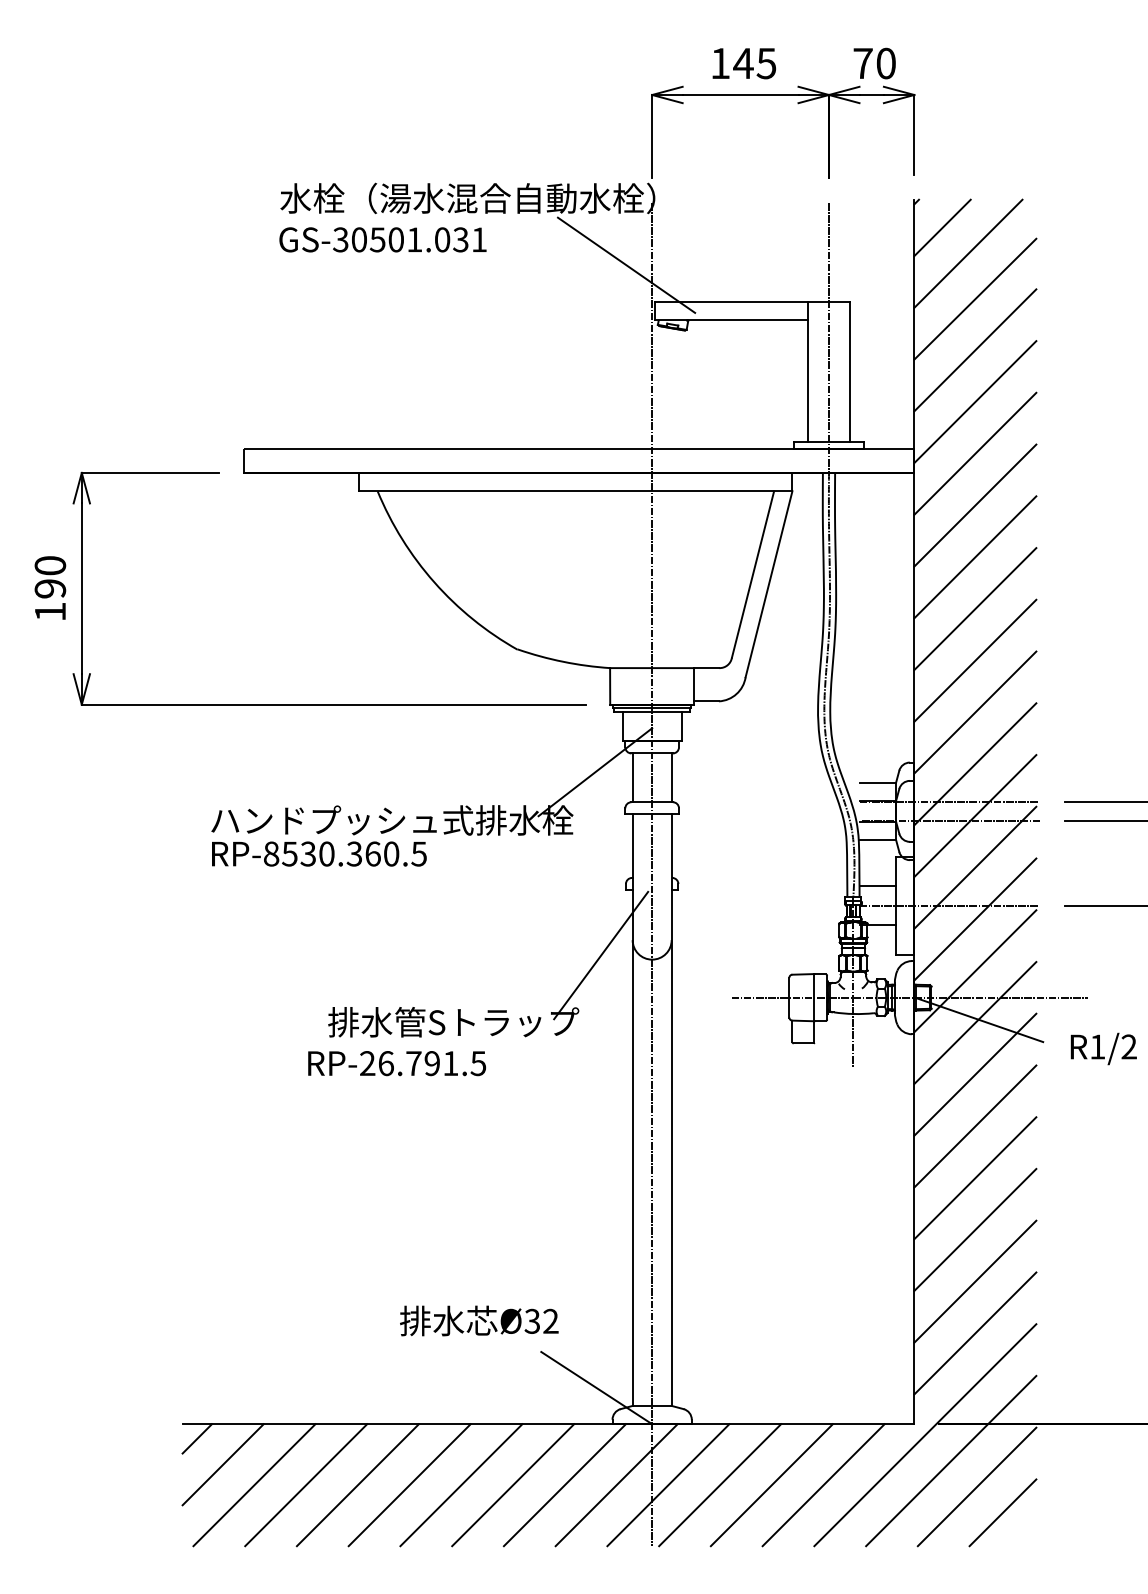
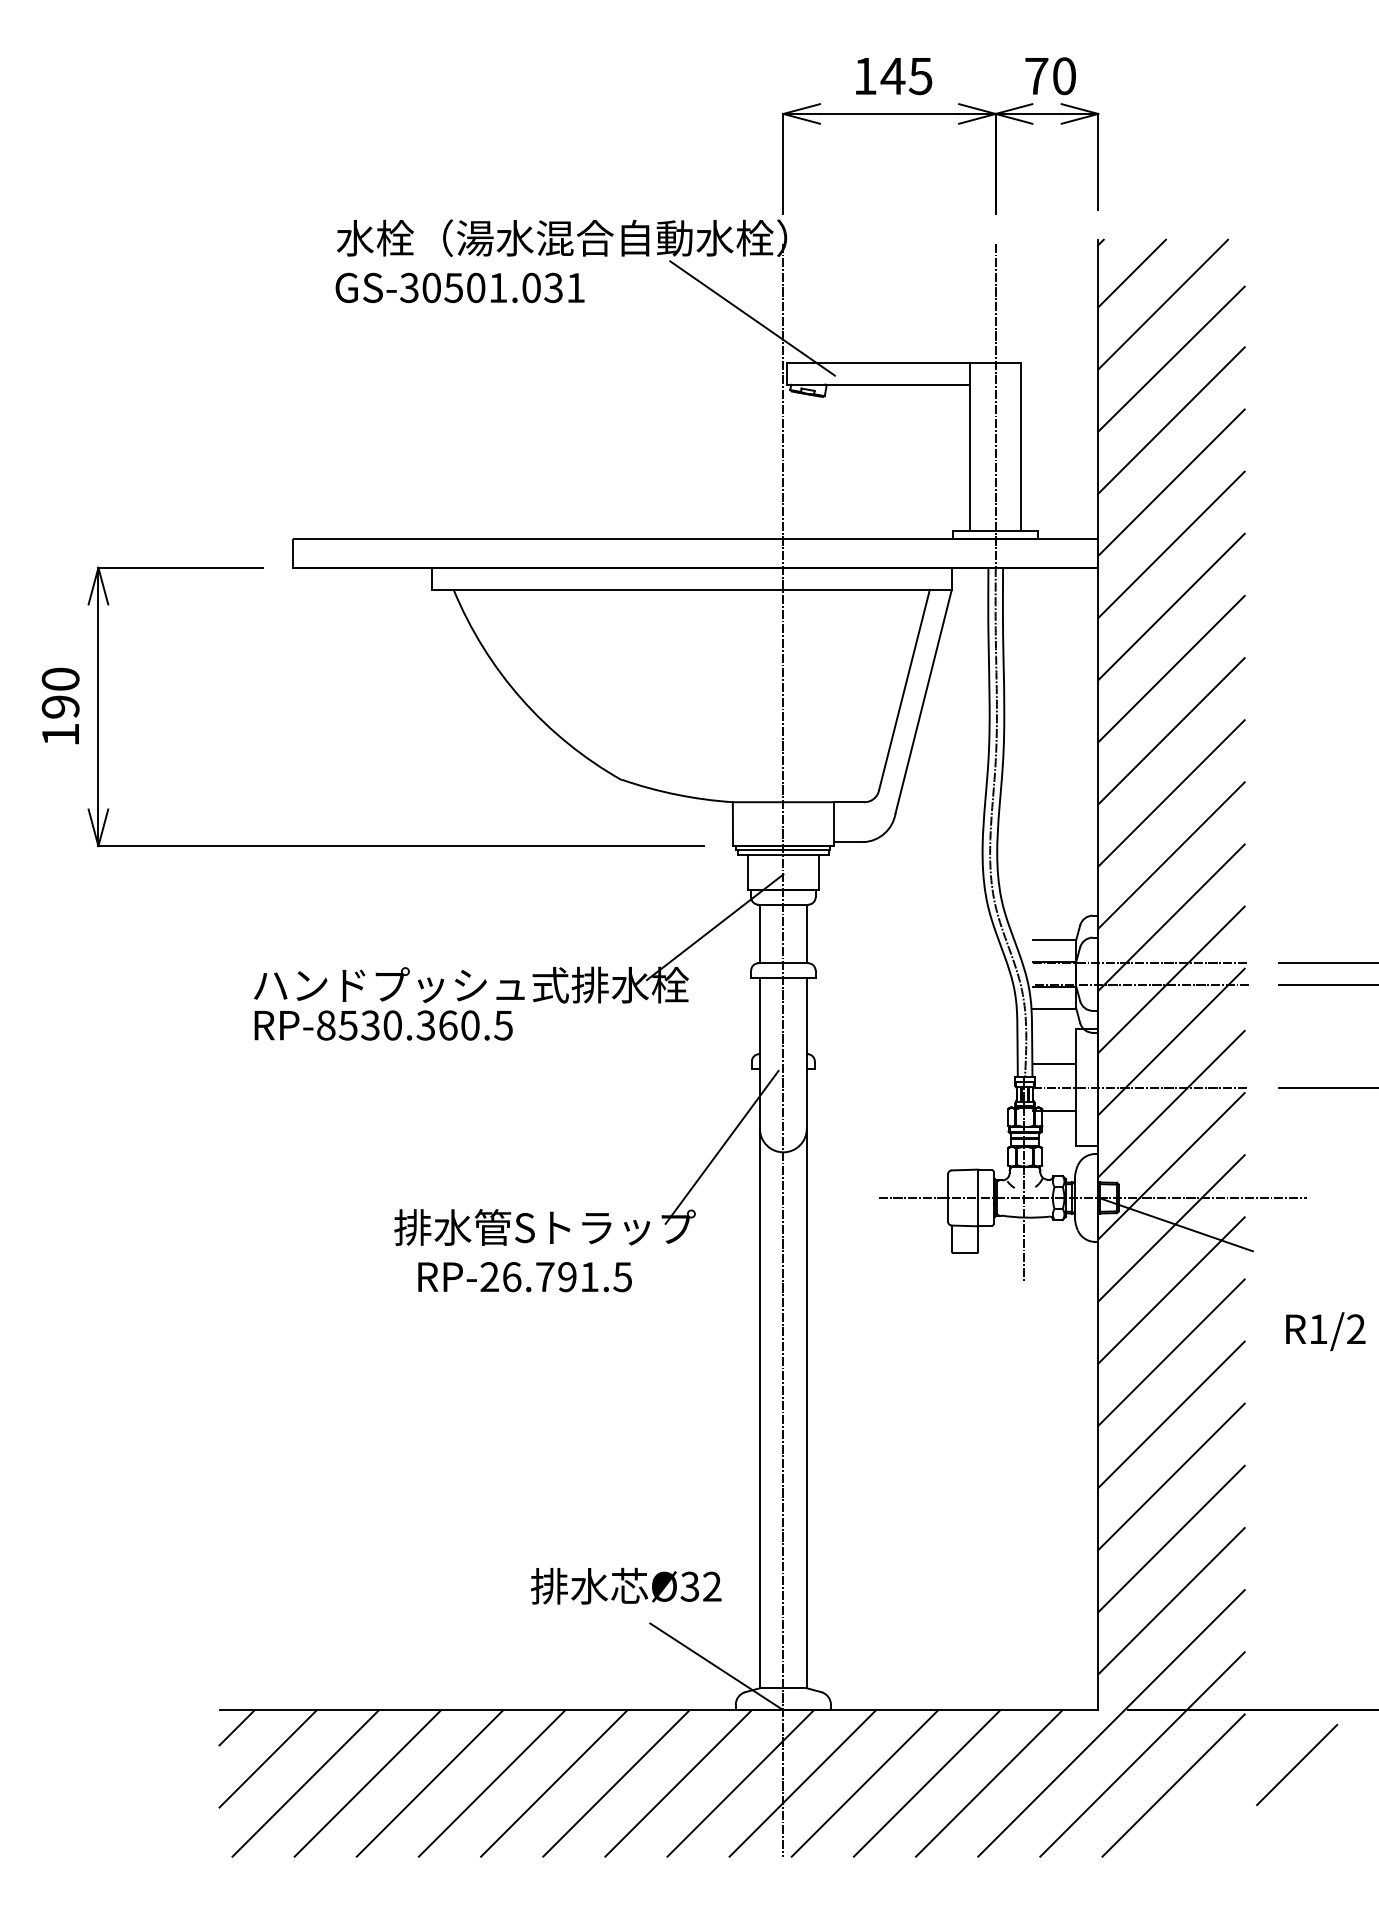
text: (1103, 1048) -> (1325, 1331), moved
text: (396, 1063) -> (524, 1277), moved
text: (479, 1320) -> (626, 1585), moved
line: (1002, 1512) -> (1296, 1764), moved

